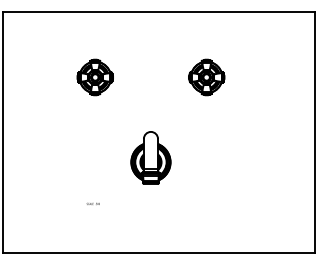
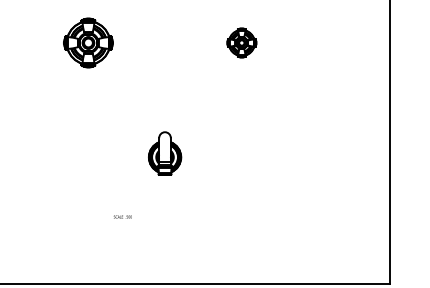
part: (206, 77) -> (241, 43), size x0.6
part: (150, 157) -> (164, 153), size x0.6
text: (92, 203) -> (121, 216), moved

